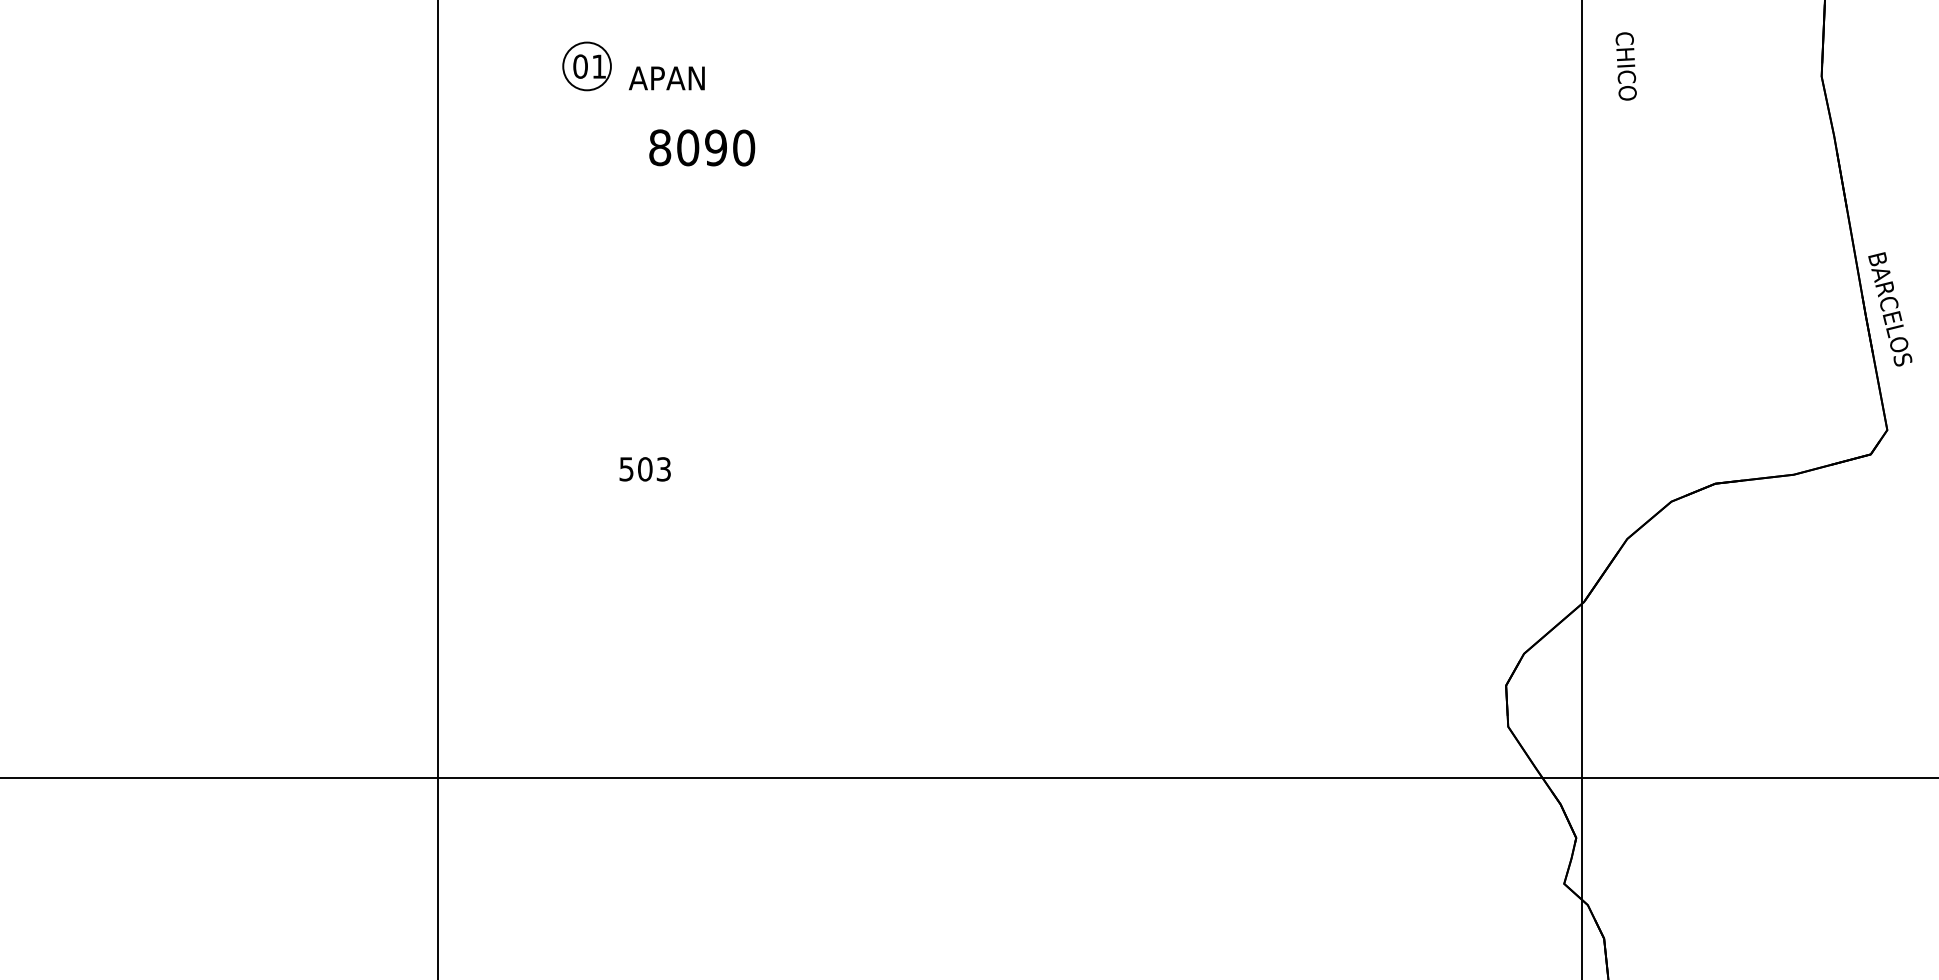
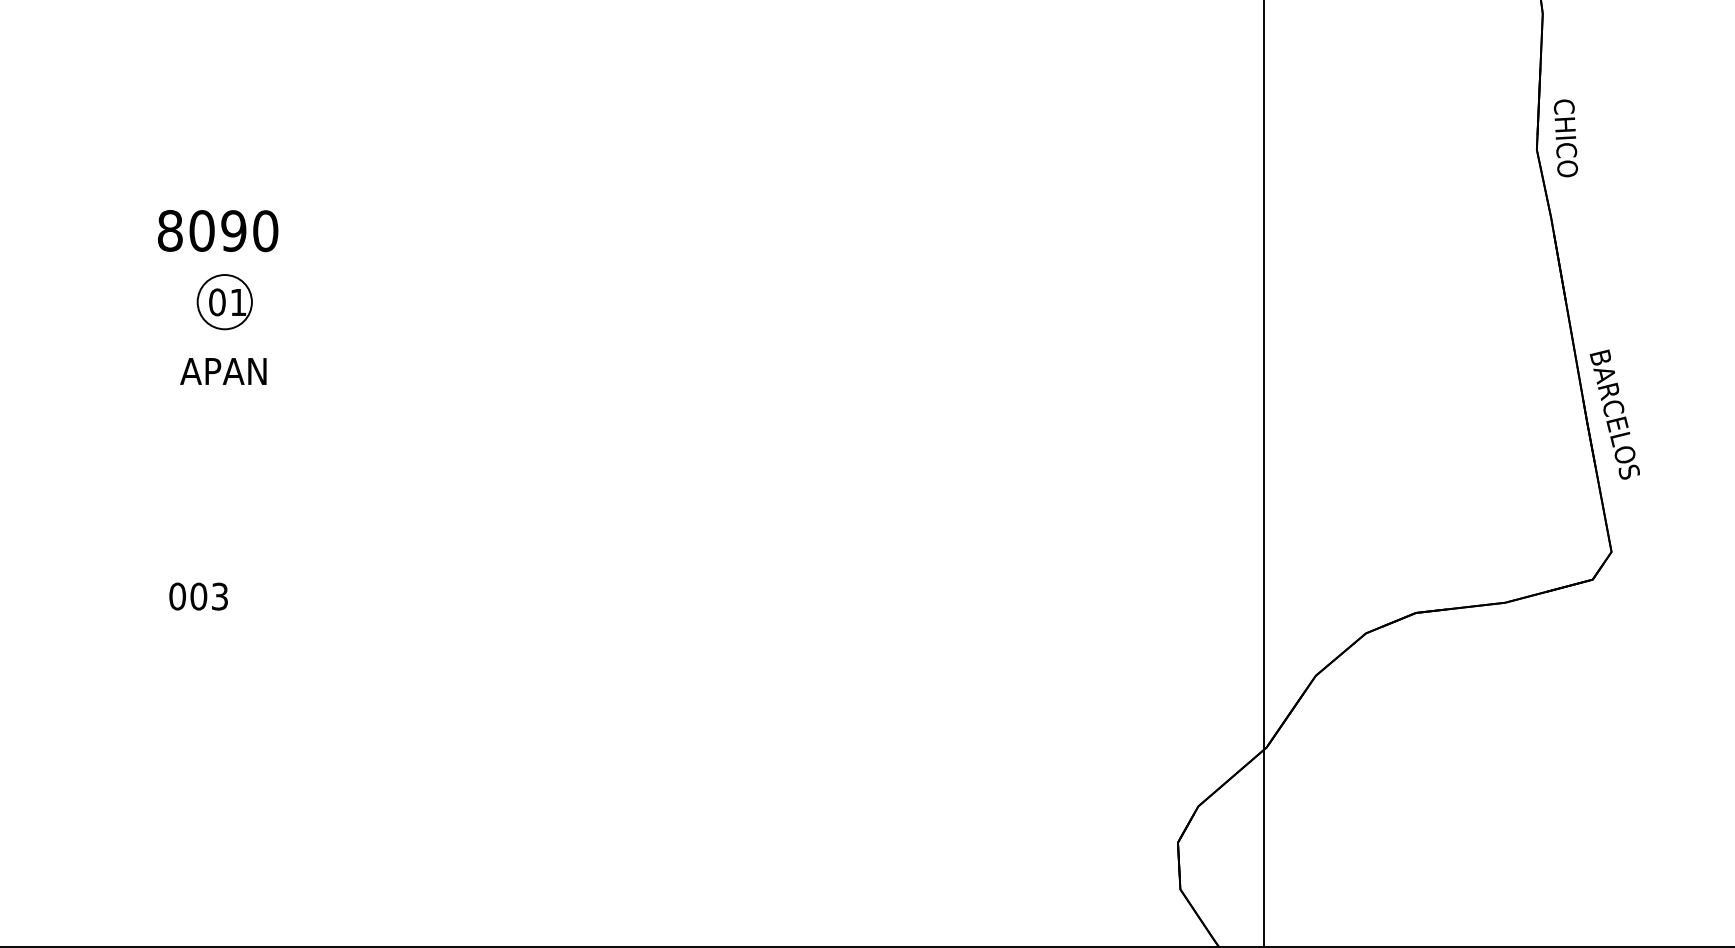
part: (586, 66) -> (224, 302), moved
text: (1625, 66) -> (1565, 138), moved
text: (666, 78) -> (222, 371), moved
text: (702, 147) -> (218, 230), moved
text: (626, 469) -> (177, 596), 503 -> 003

